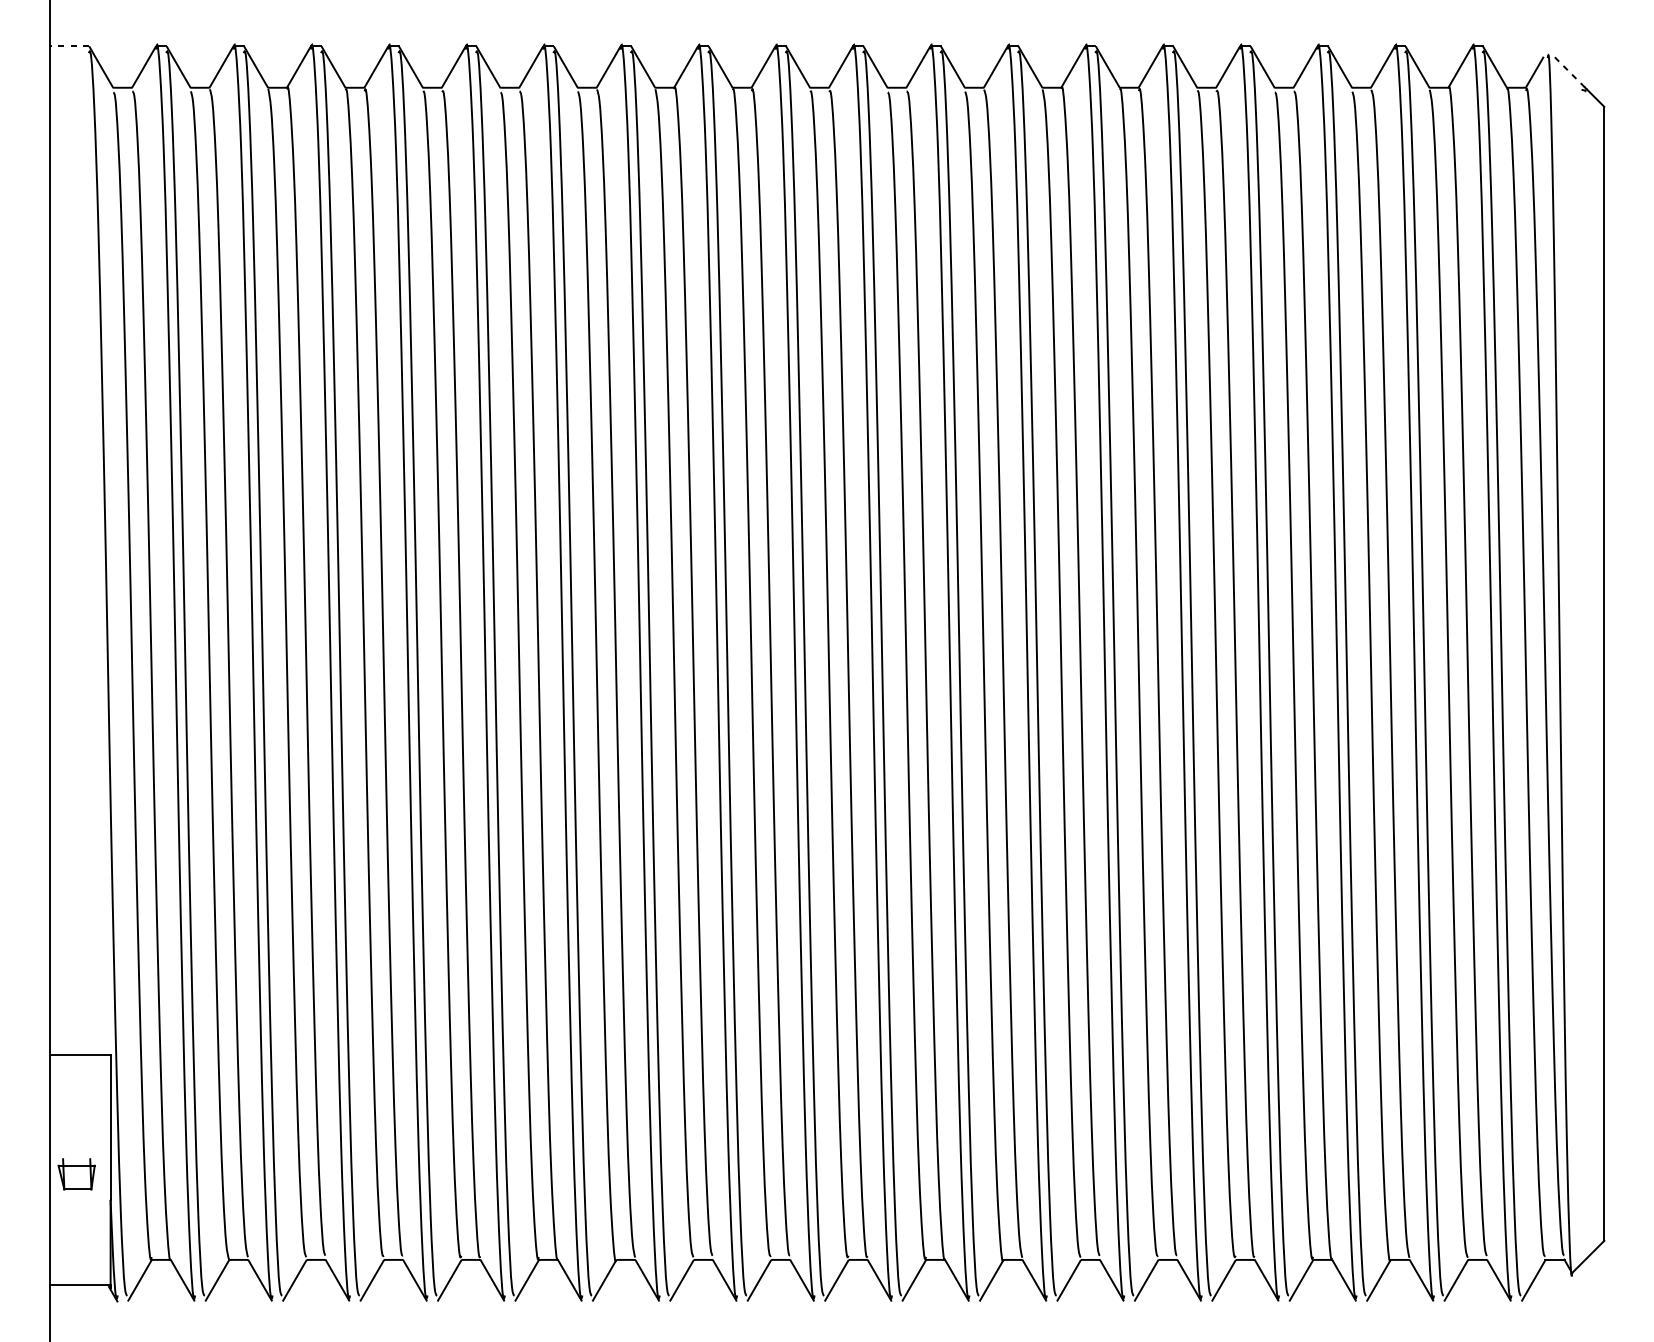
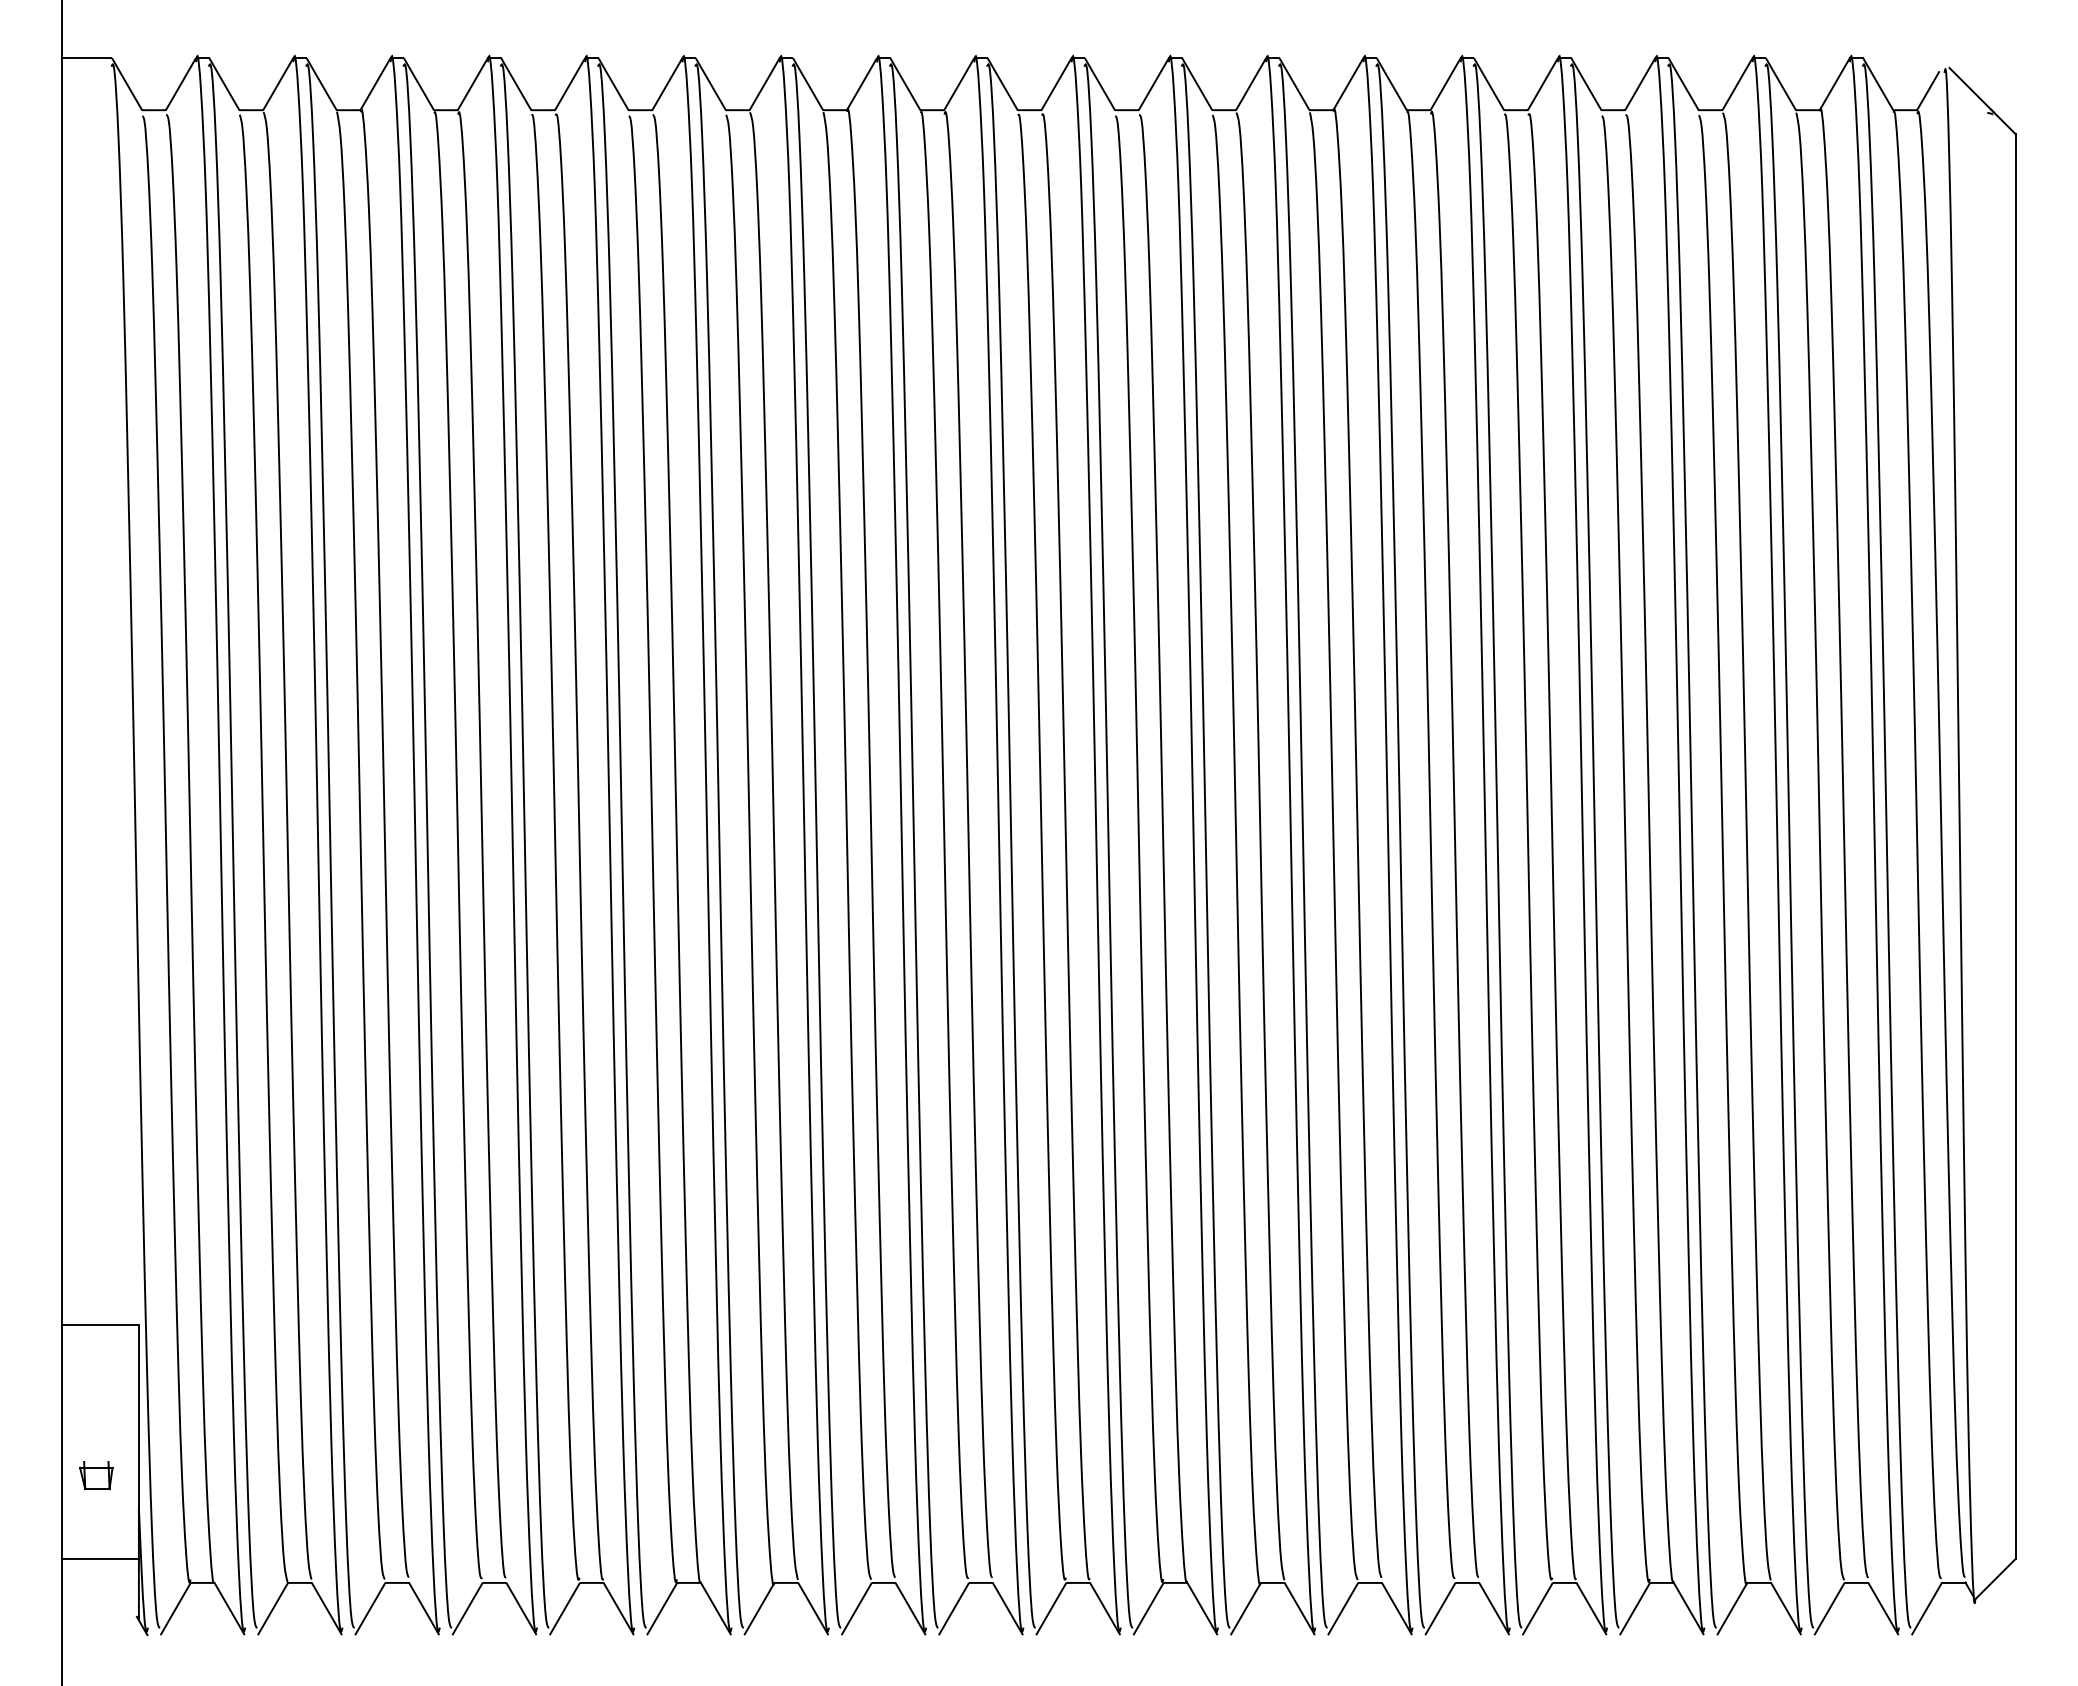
line: (68, 45) -> (86, 57), dashed -> solid
line: (1568, 70) -> (1970, 88), dashed -> solid
part: (76, 1174) -> (96, 1475), size x0.71
line: (80, 1285) -> (100, 1559), moved

